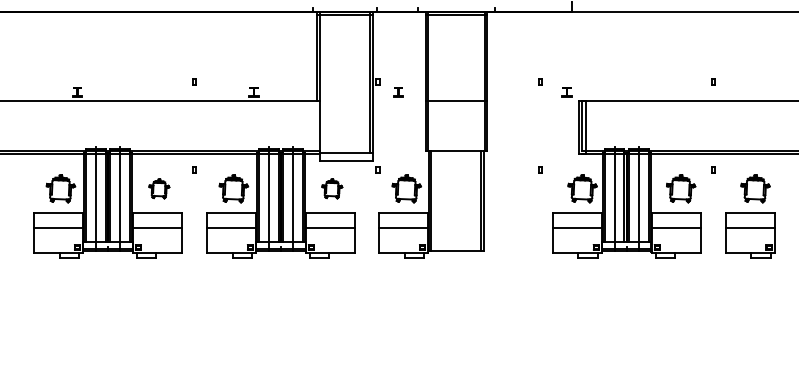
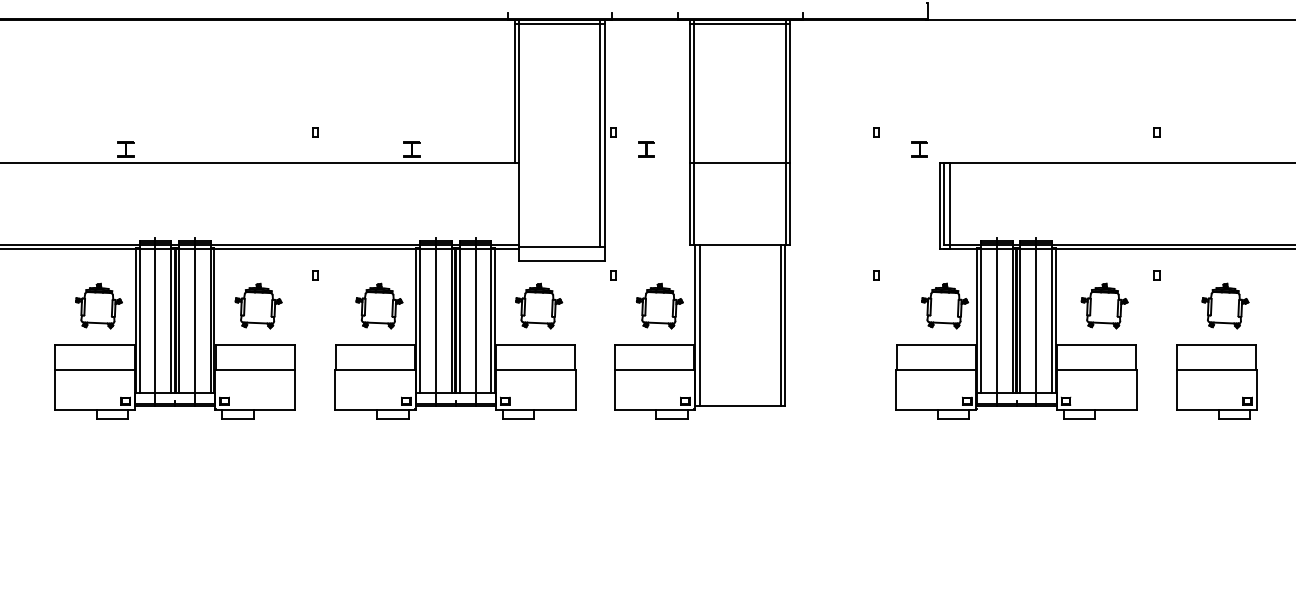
part: (159, 188) -> (258, 305), size x1.43
part: (332, 188) -> (539, 305), size x1.43

